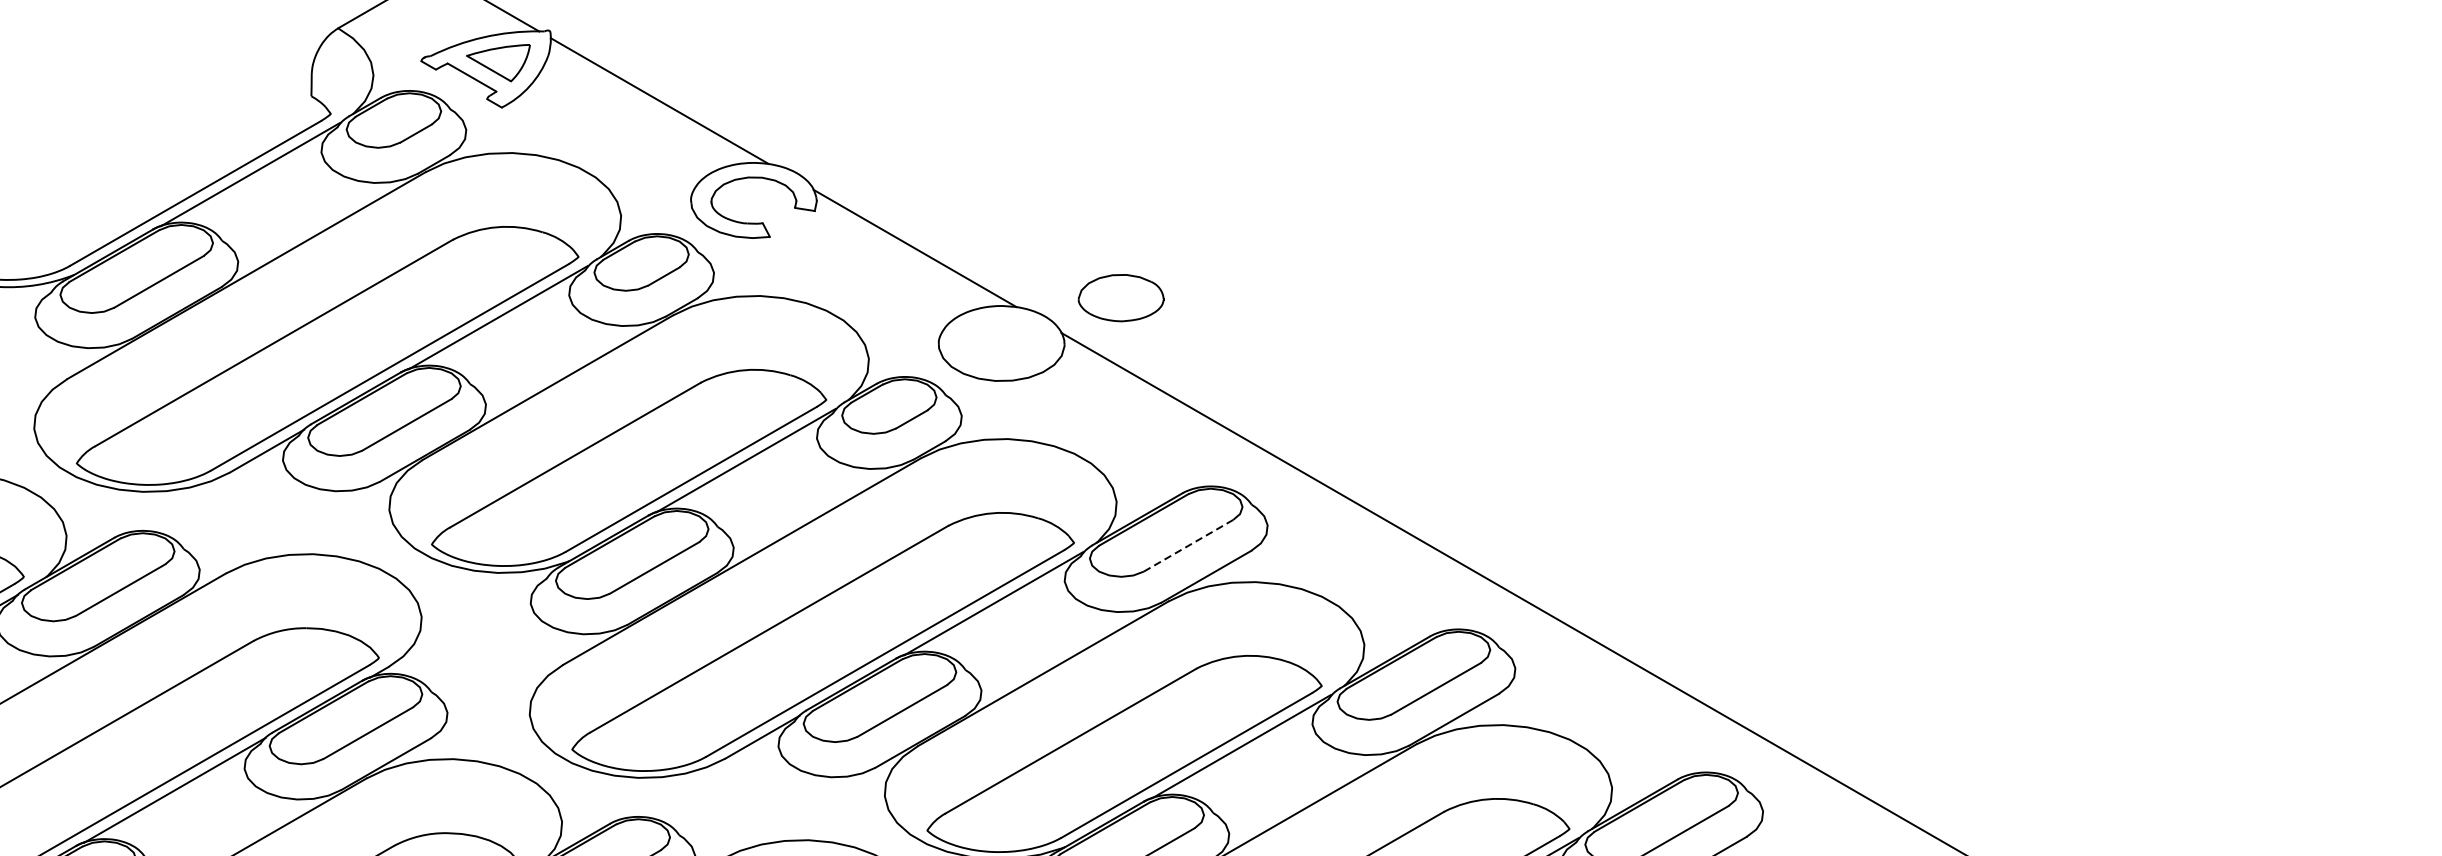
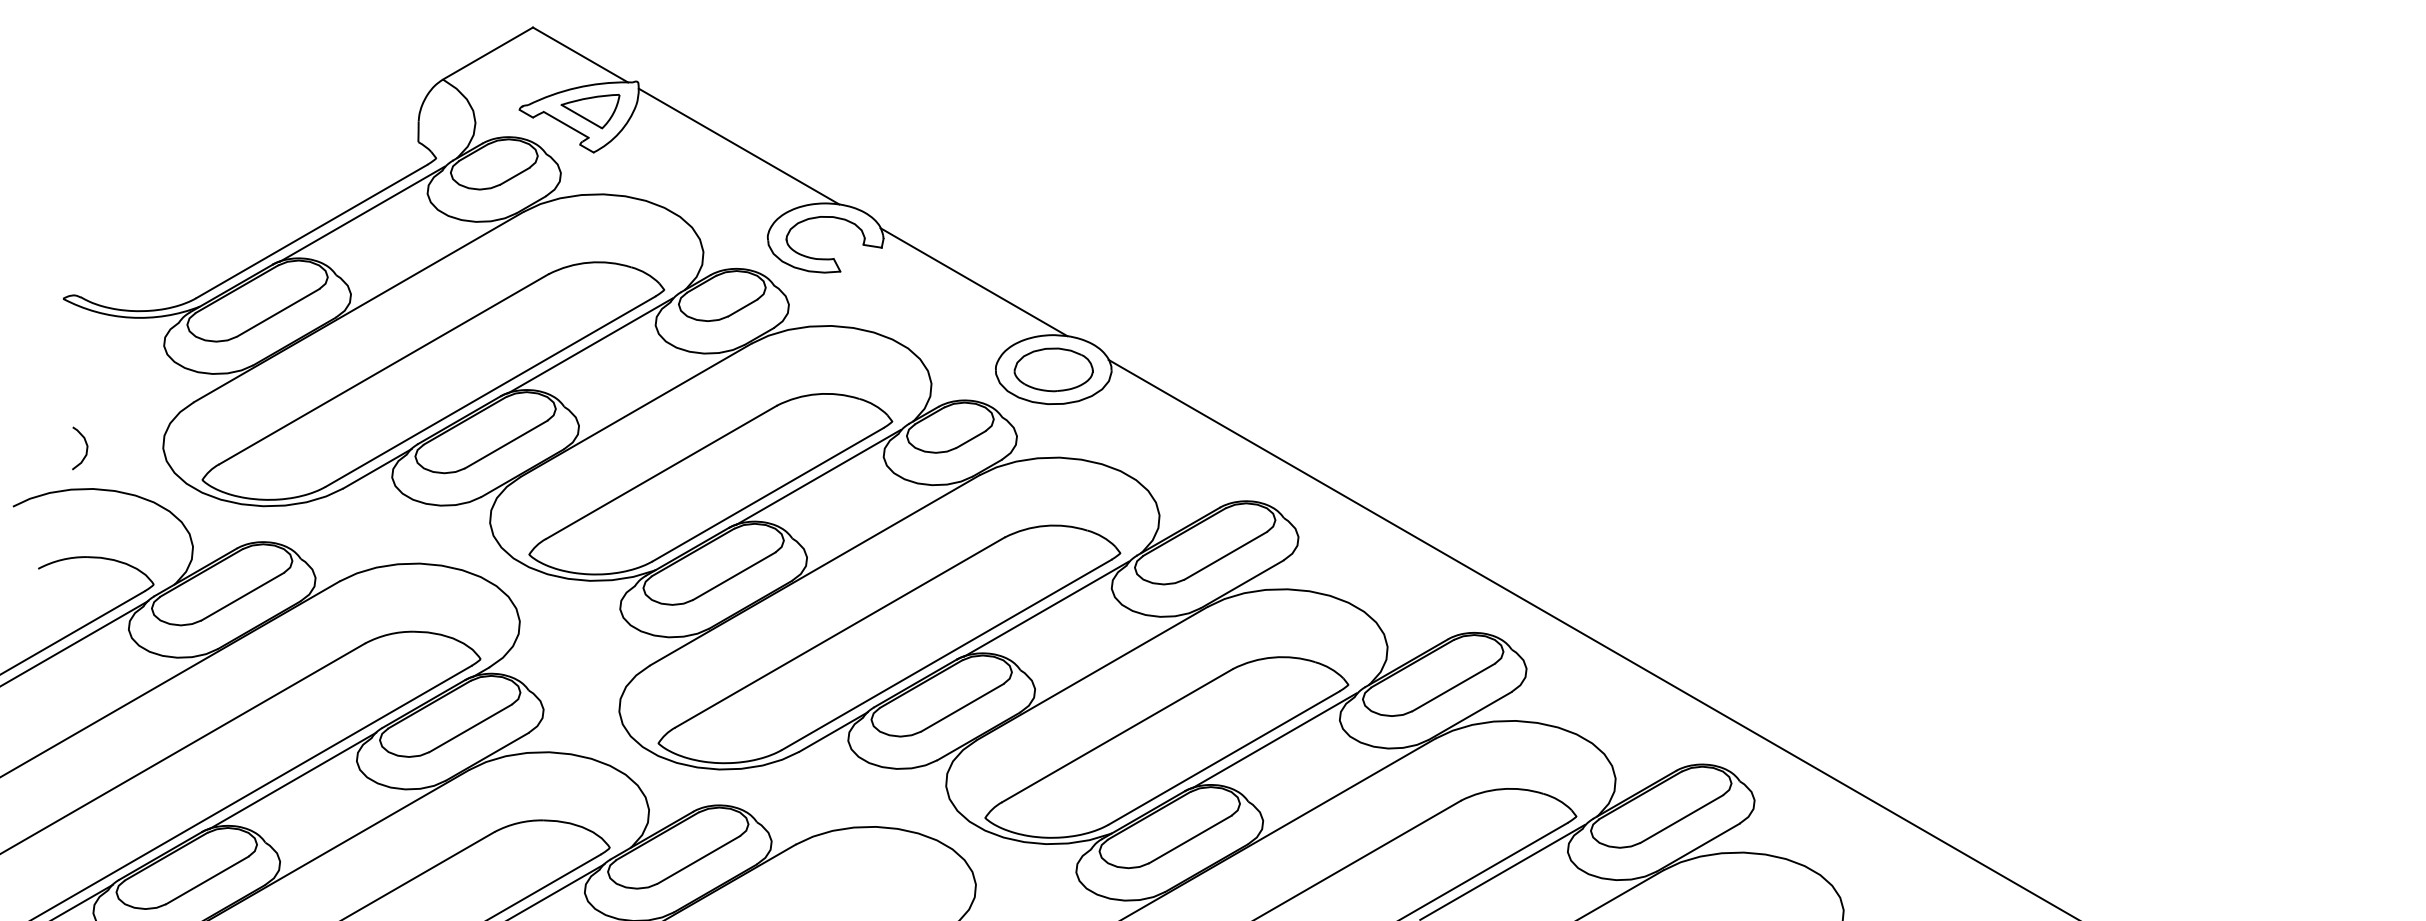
part: (1120, 297) -> (1053, 369), moved
line: (1188, 545) -> (1225, 555), dashed -> solid

